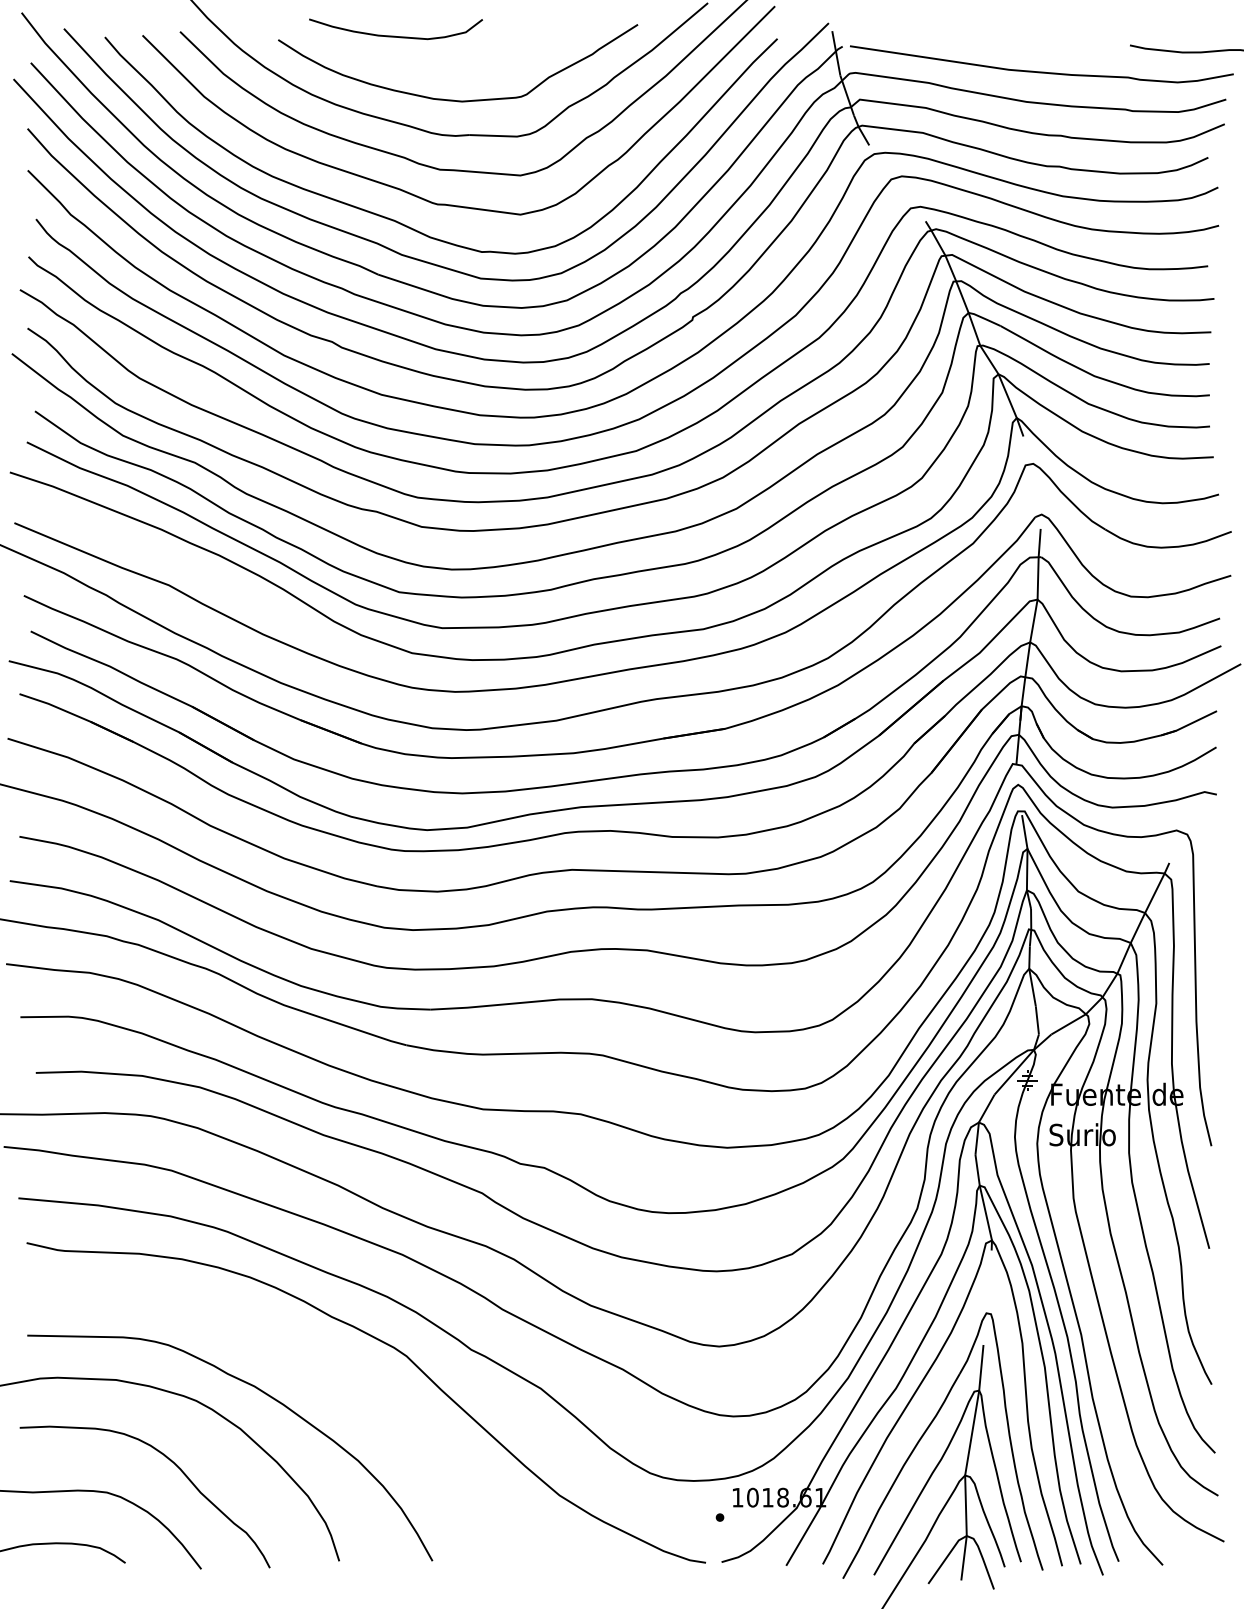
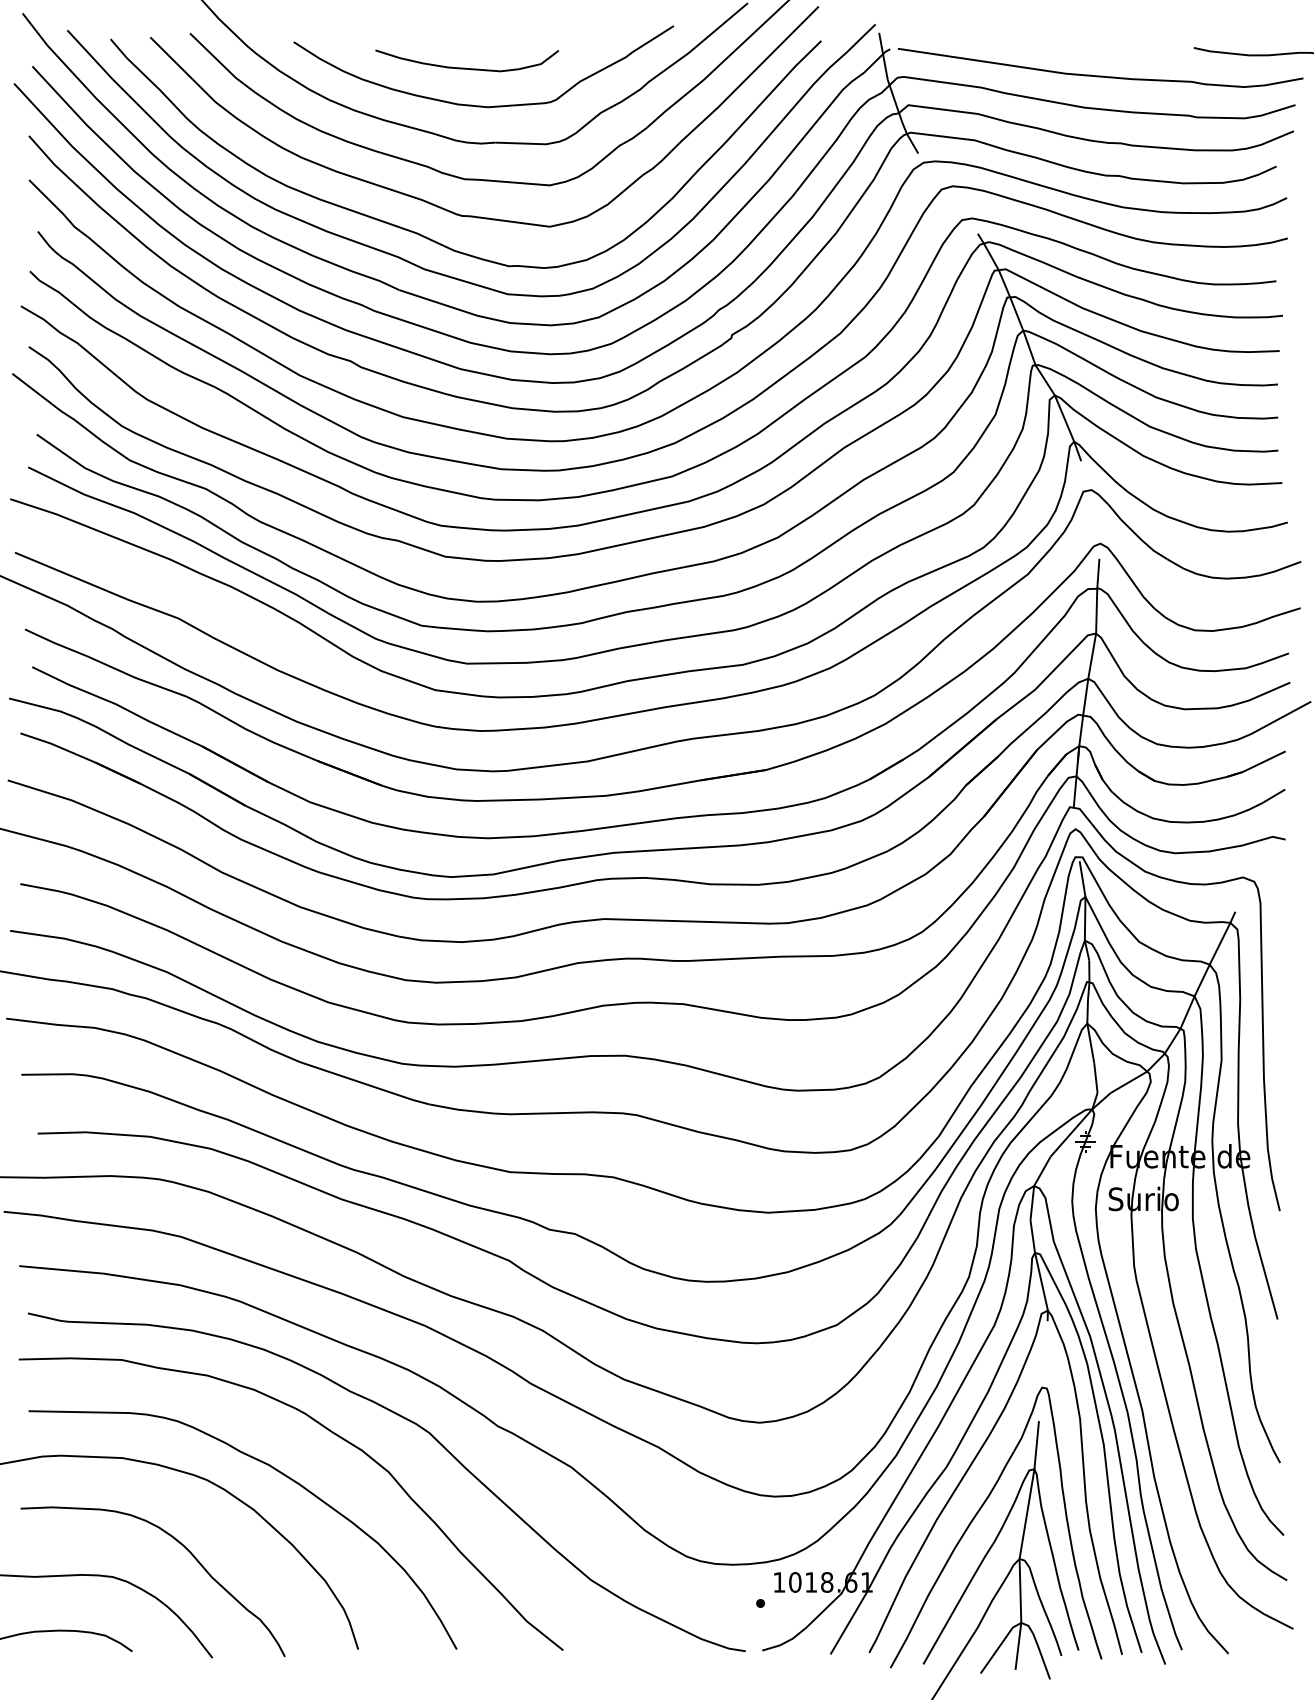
curve: (394, 35) -> (465, 67), moved
curve: (313, 1355) -> (330, 1432), added

